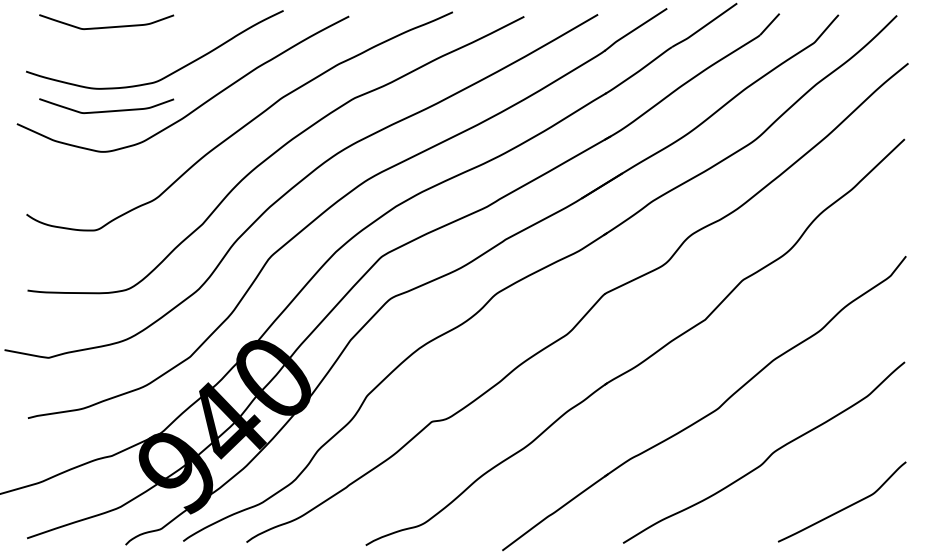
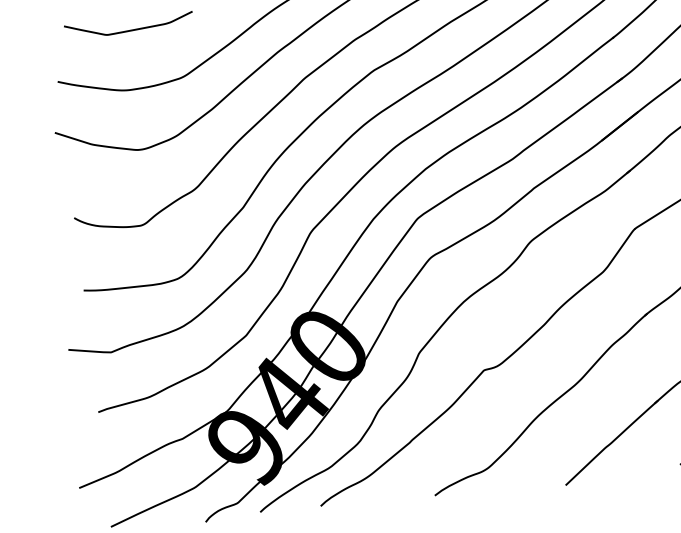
curve: (106, 110) -> (138, 109), removed

